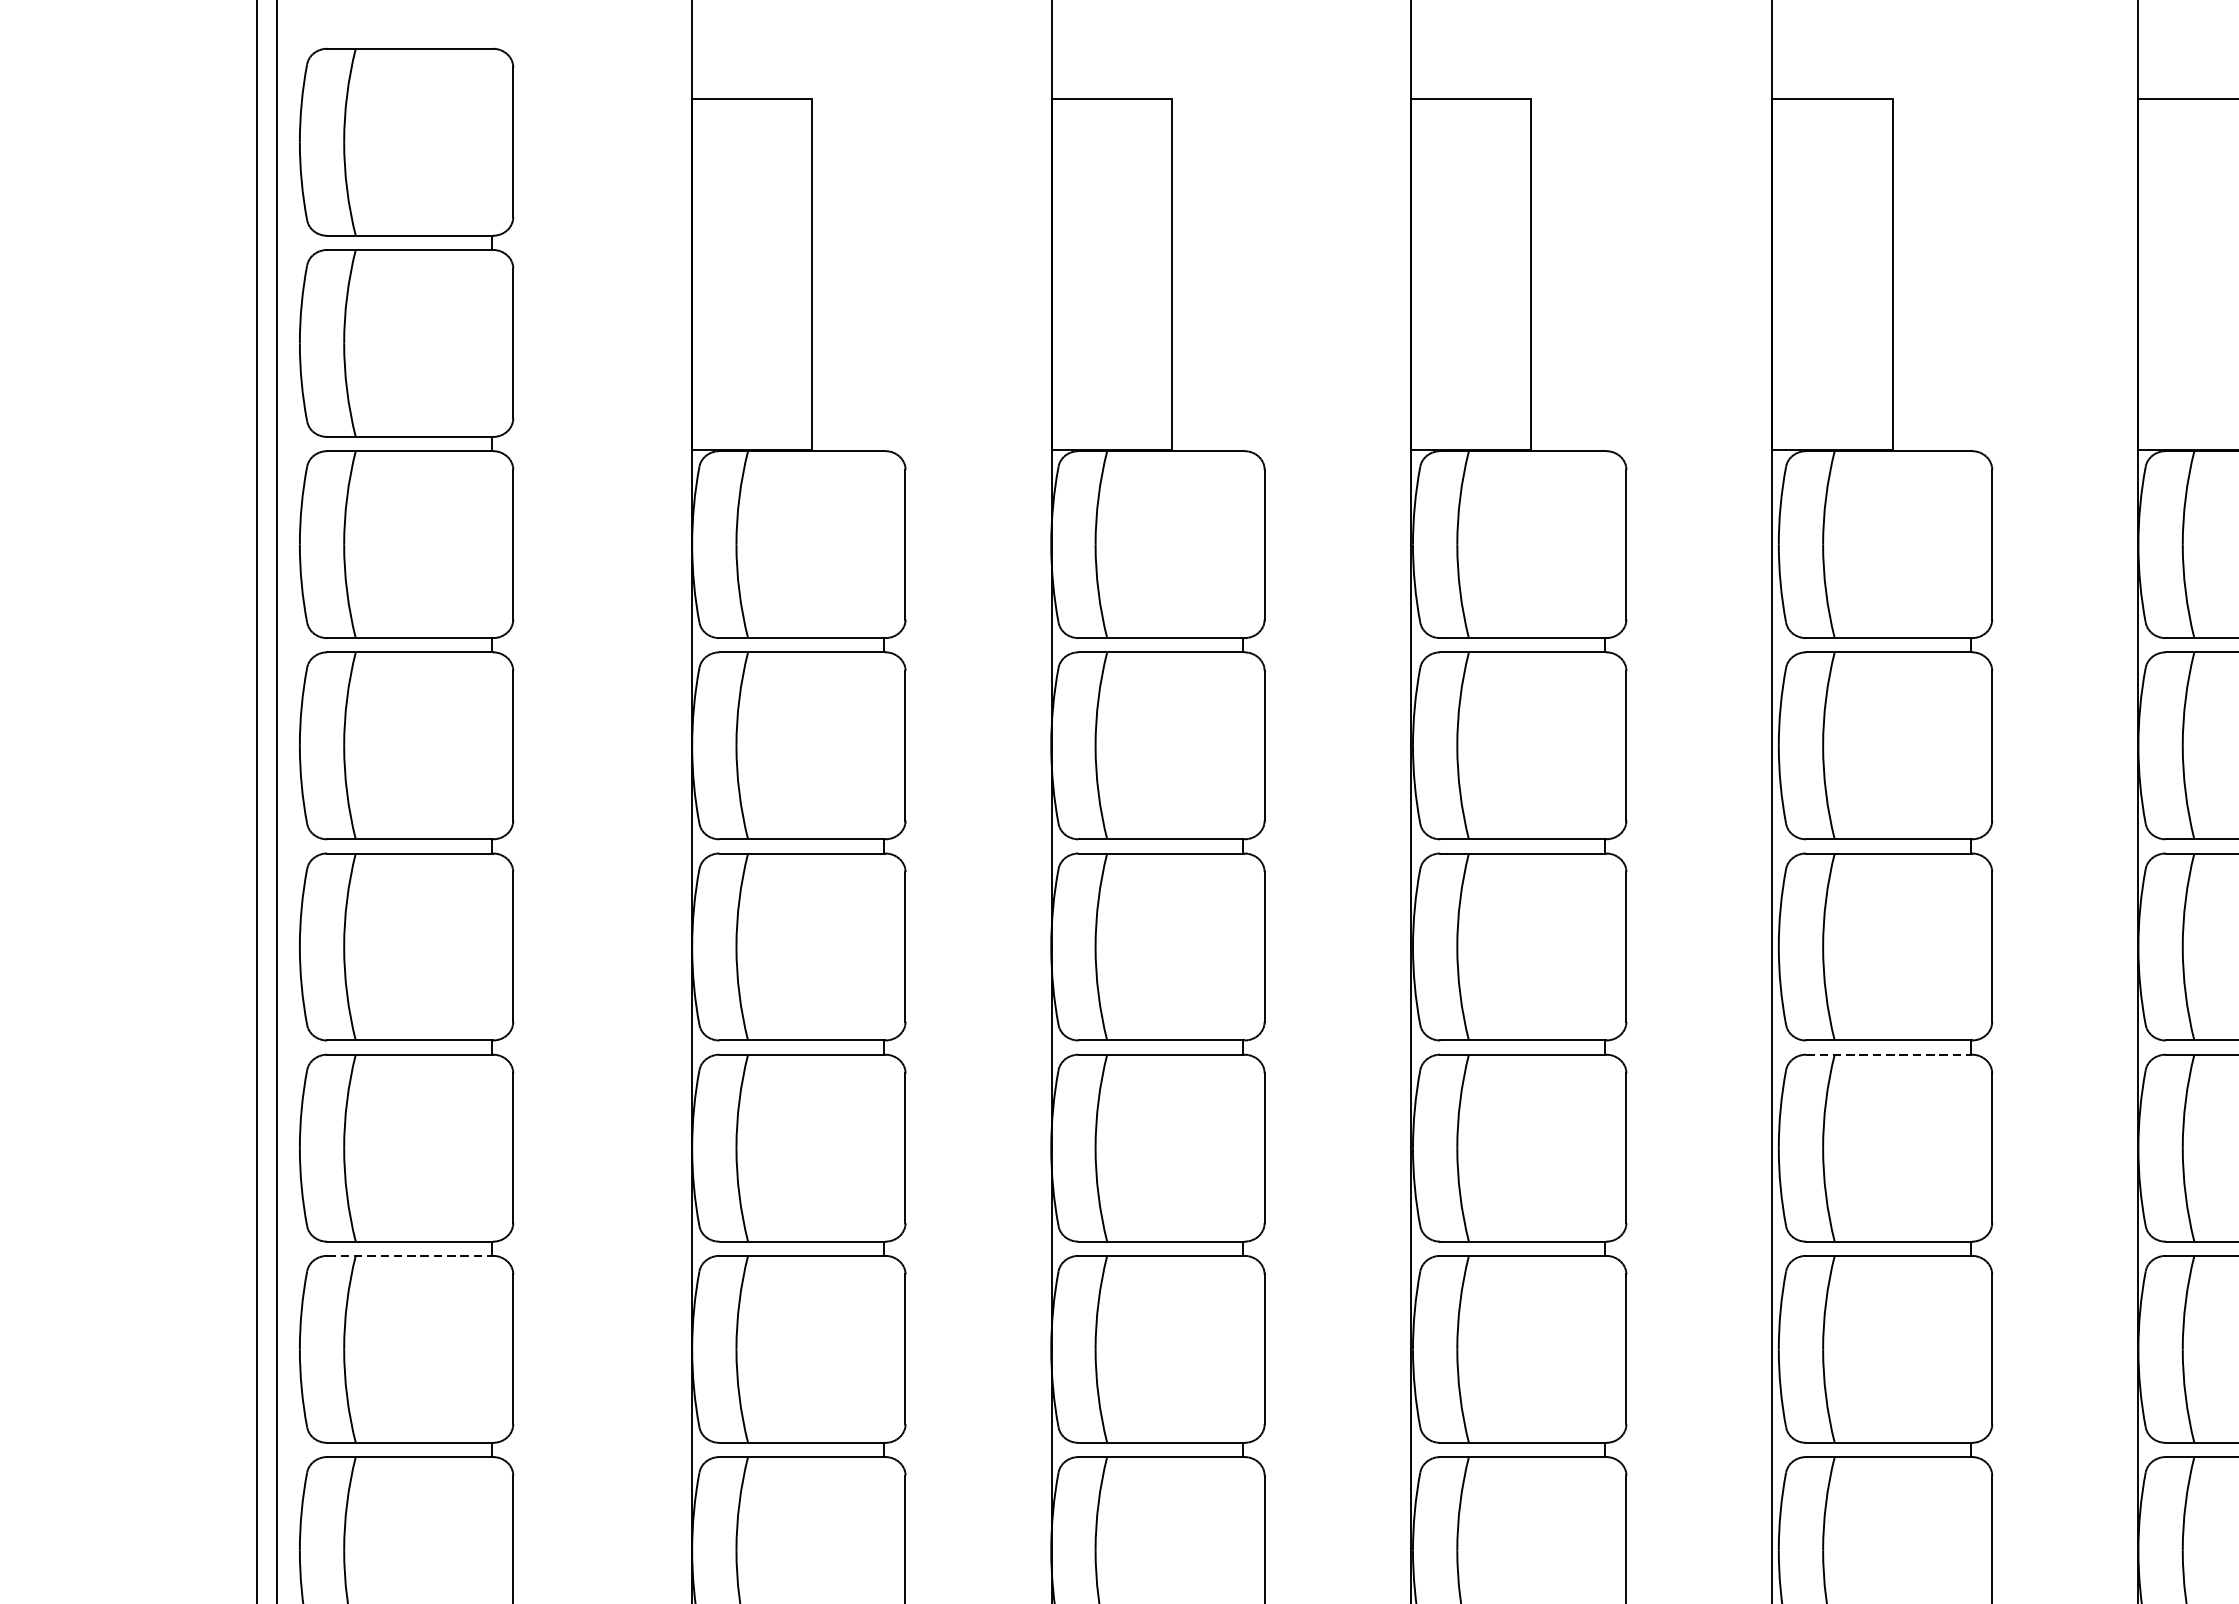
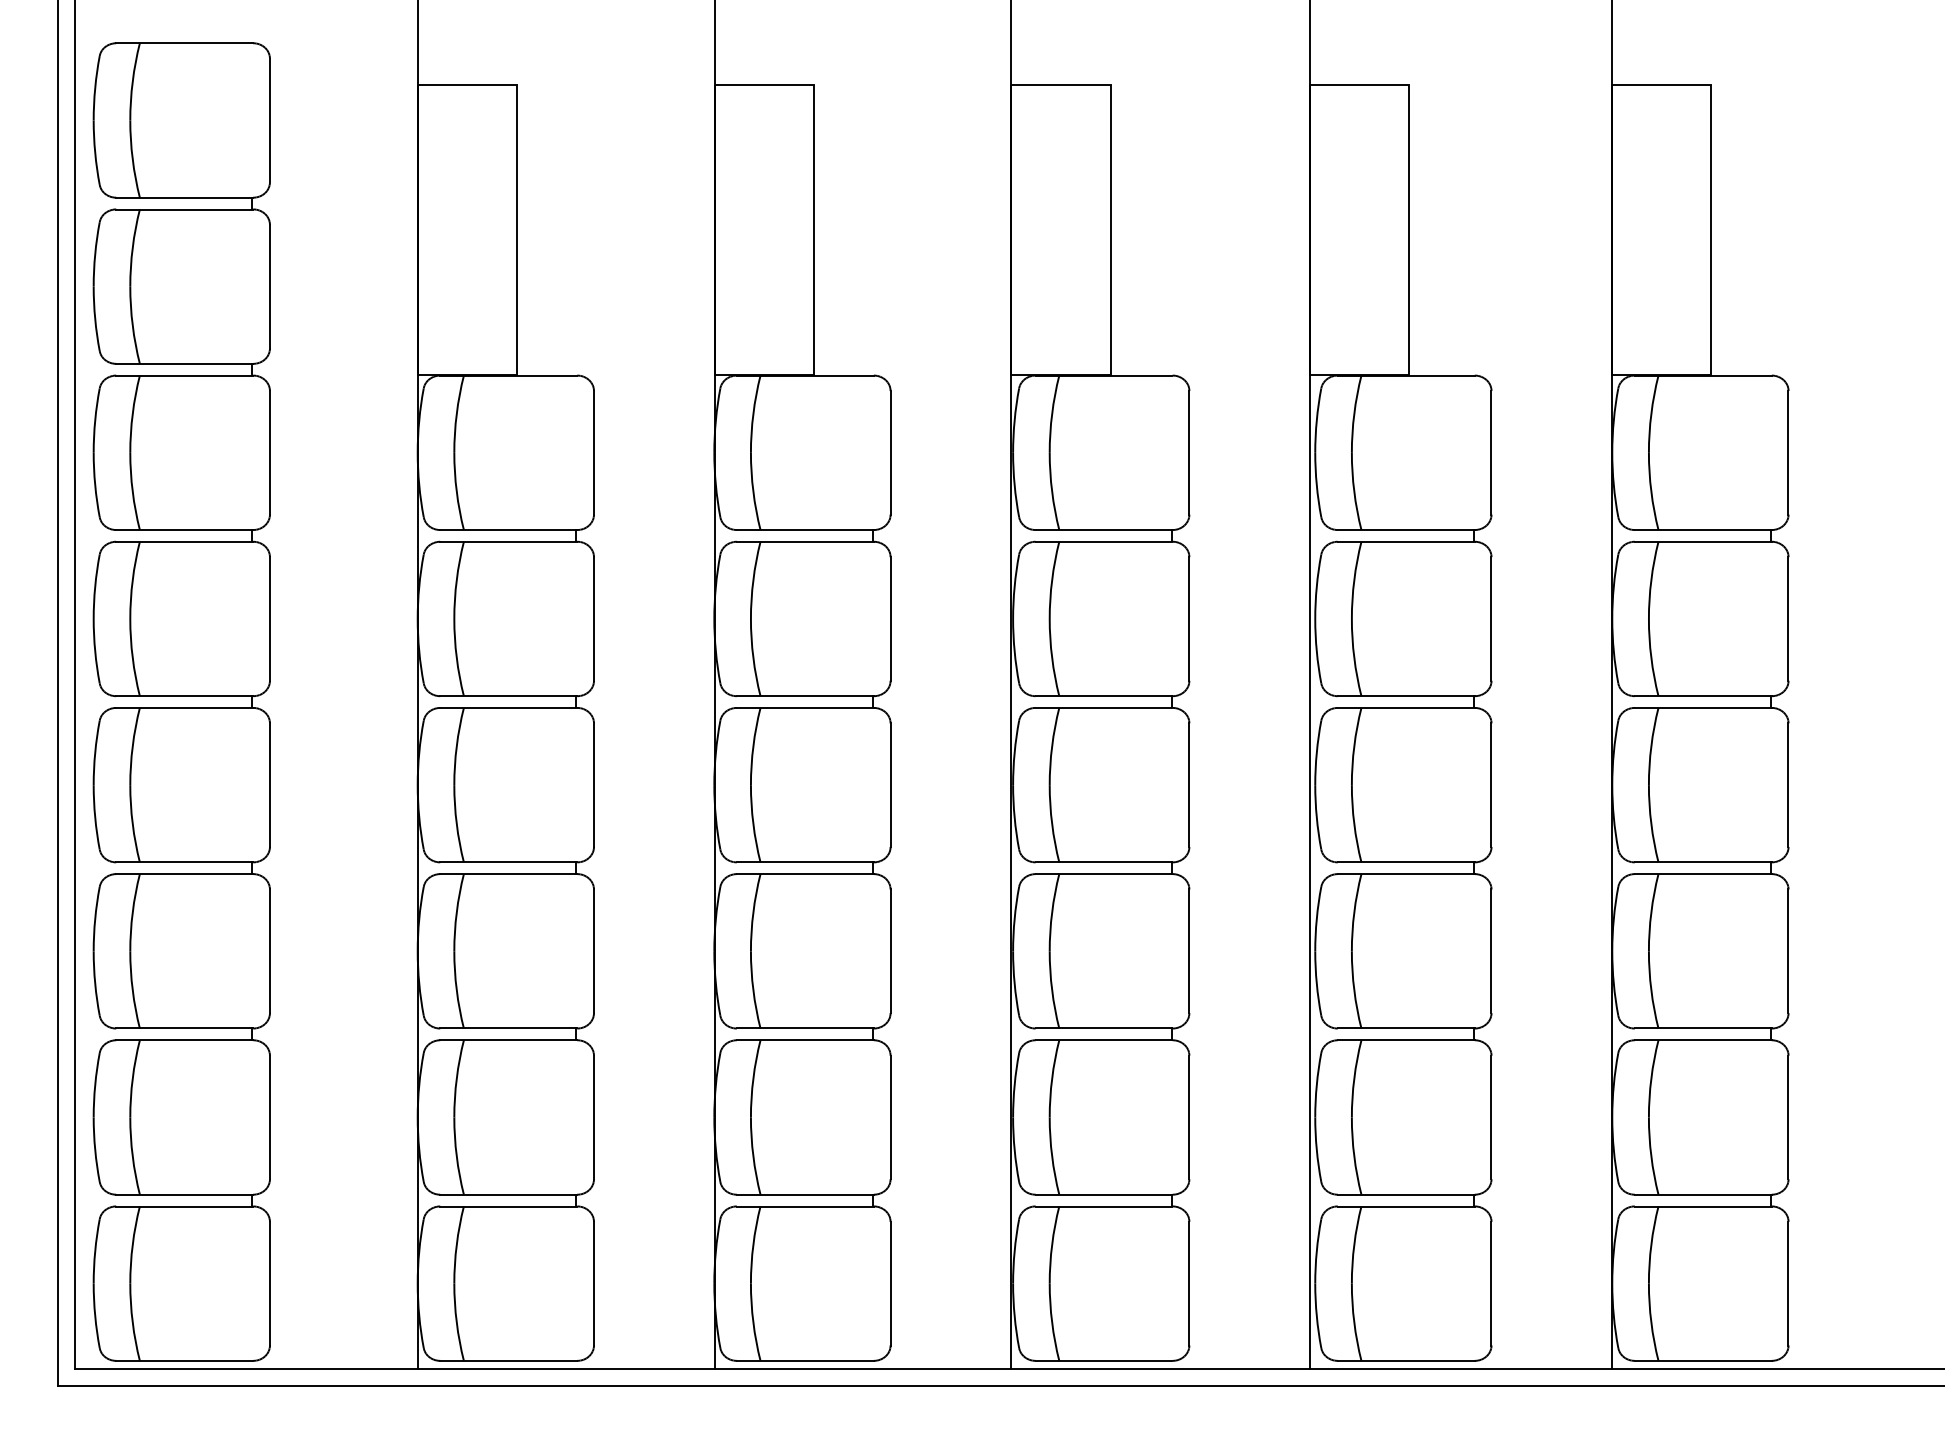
line: (1889, 1055) -> (1406, 874), dashed -> solid
line: (411, 1256) -> (185, 1040), dashed -> solid

